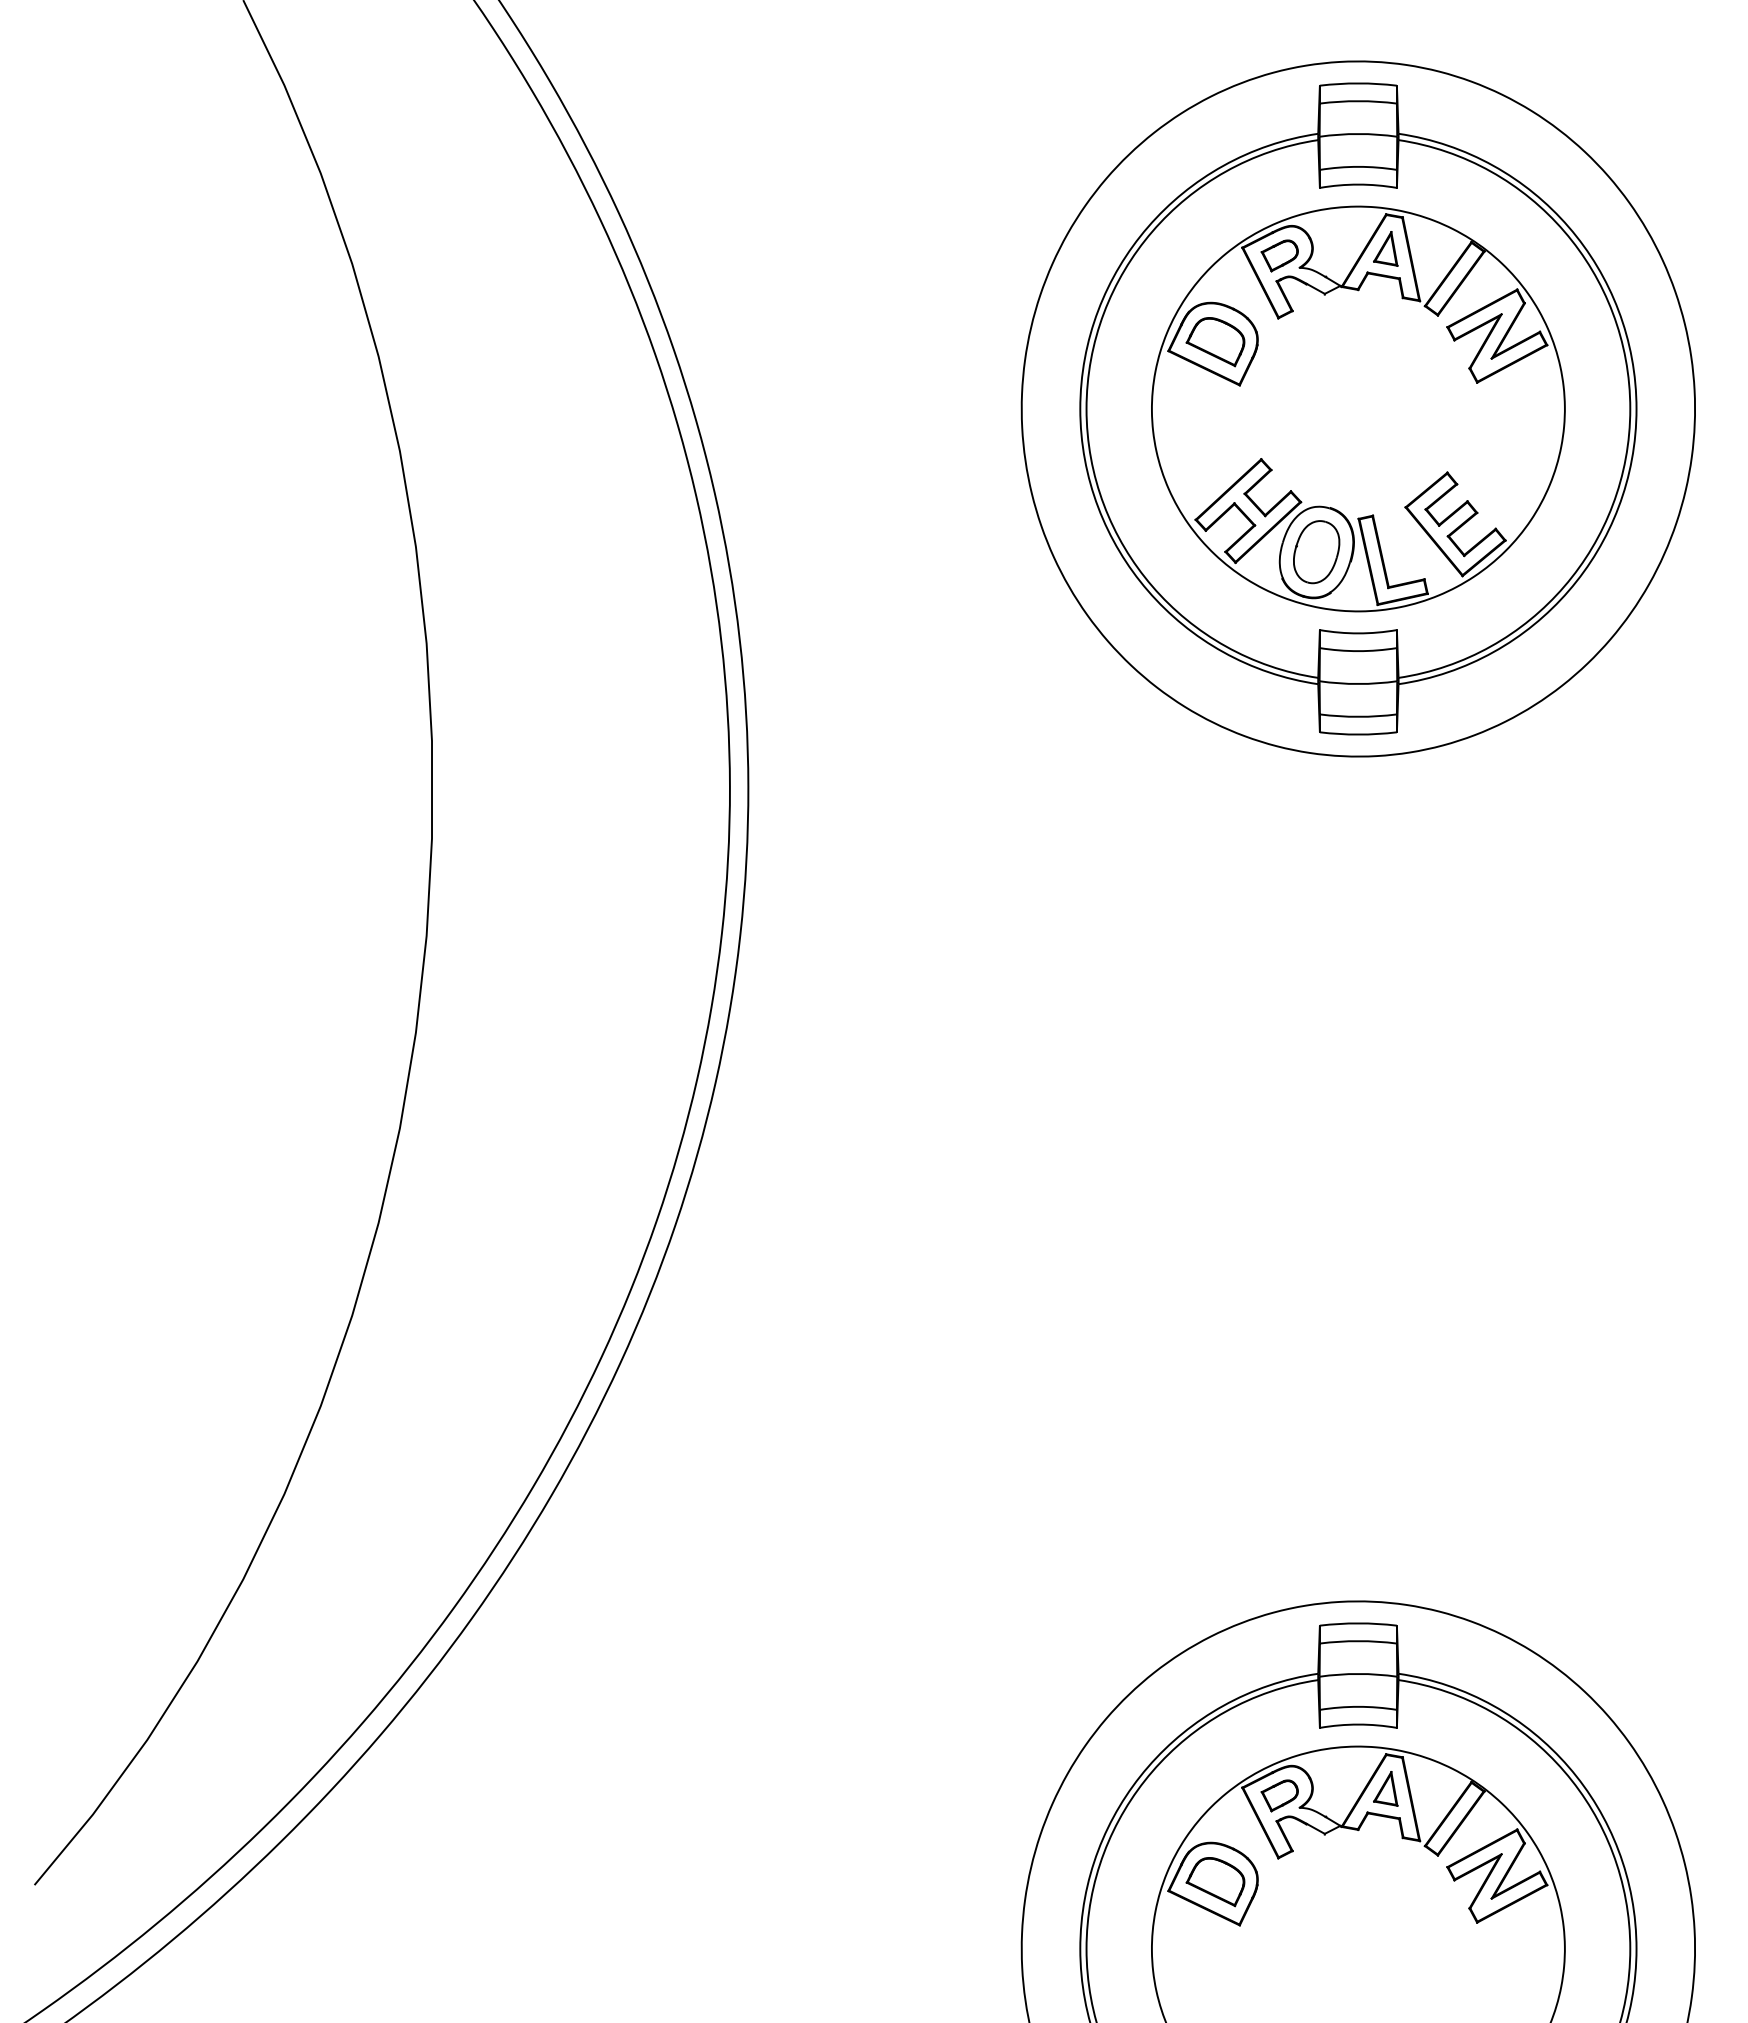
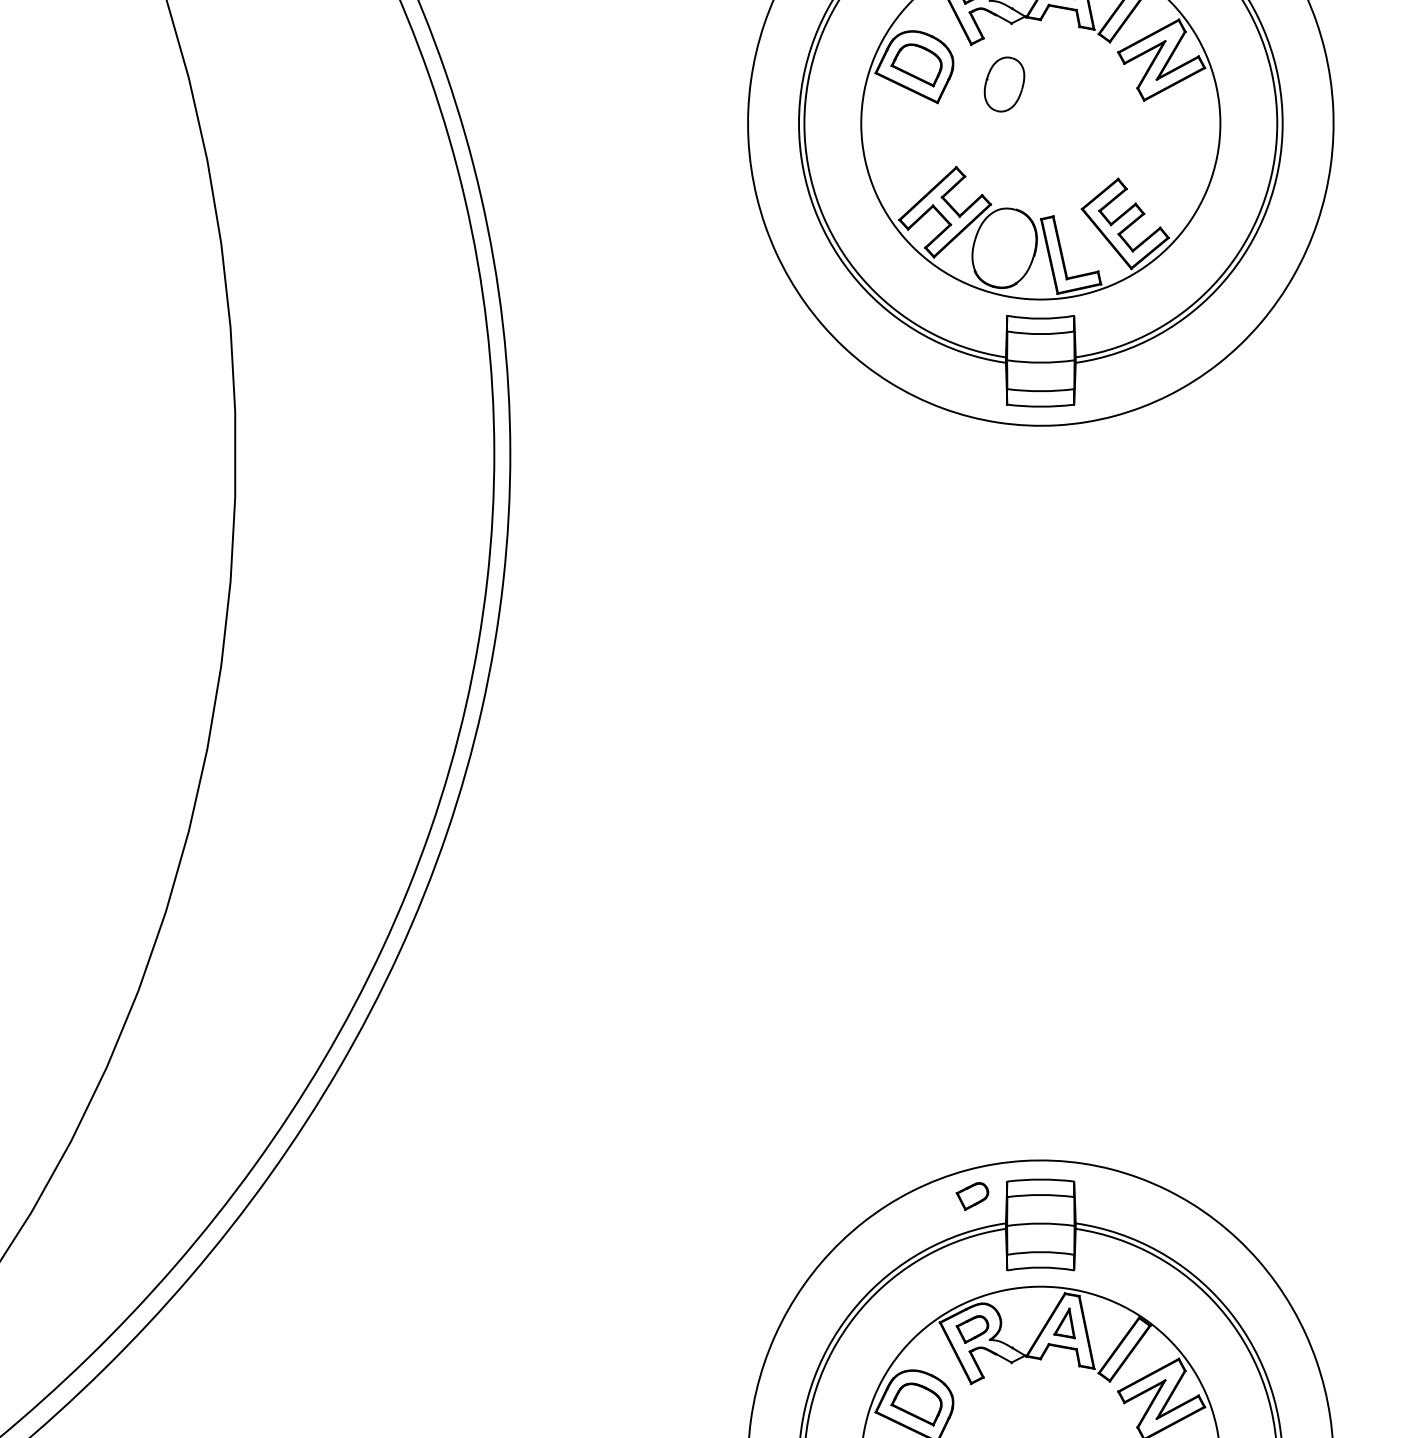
part: (1316, 552) -> (1004, 84), moved
part: (1279, 1642) -> (972, 1196), added

